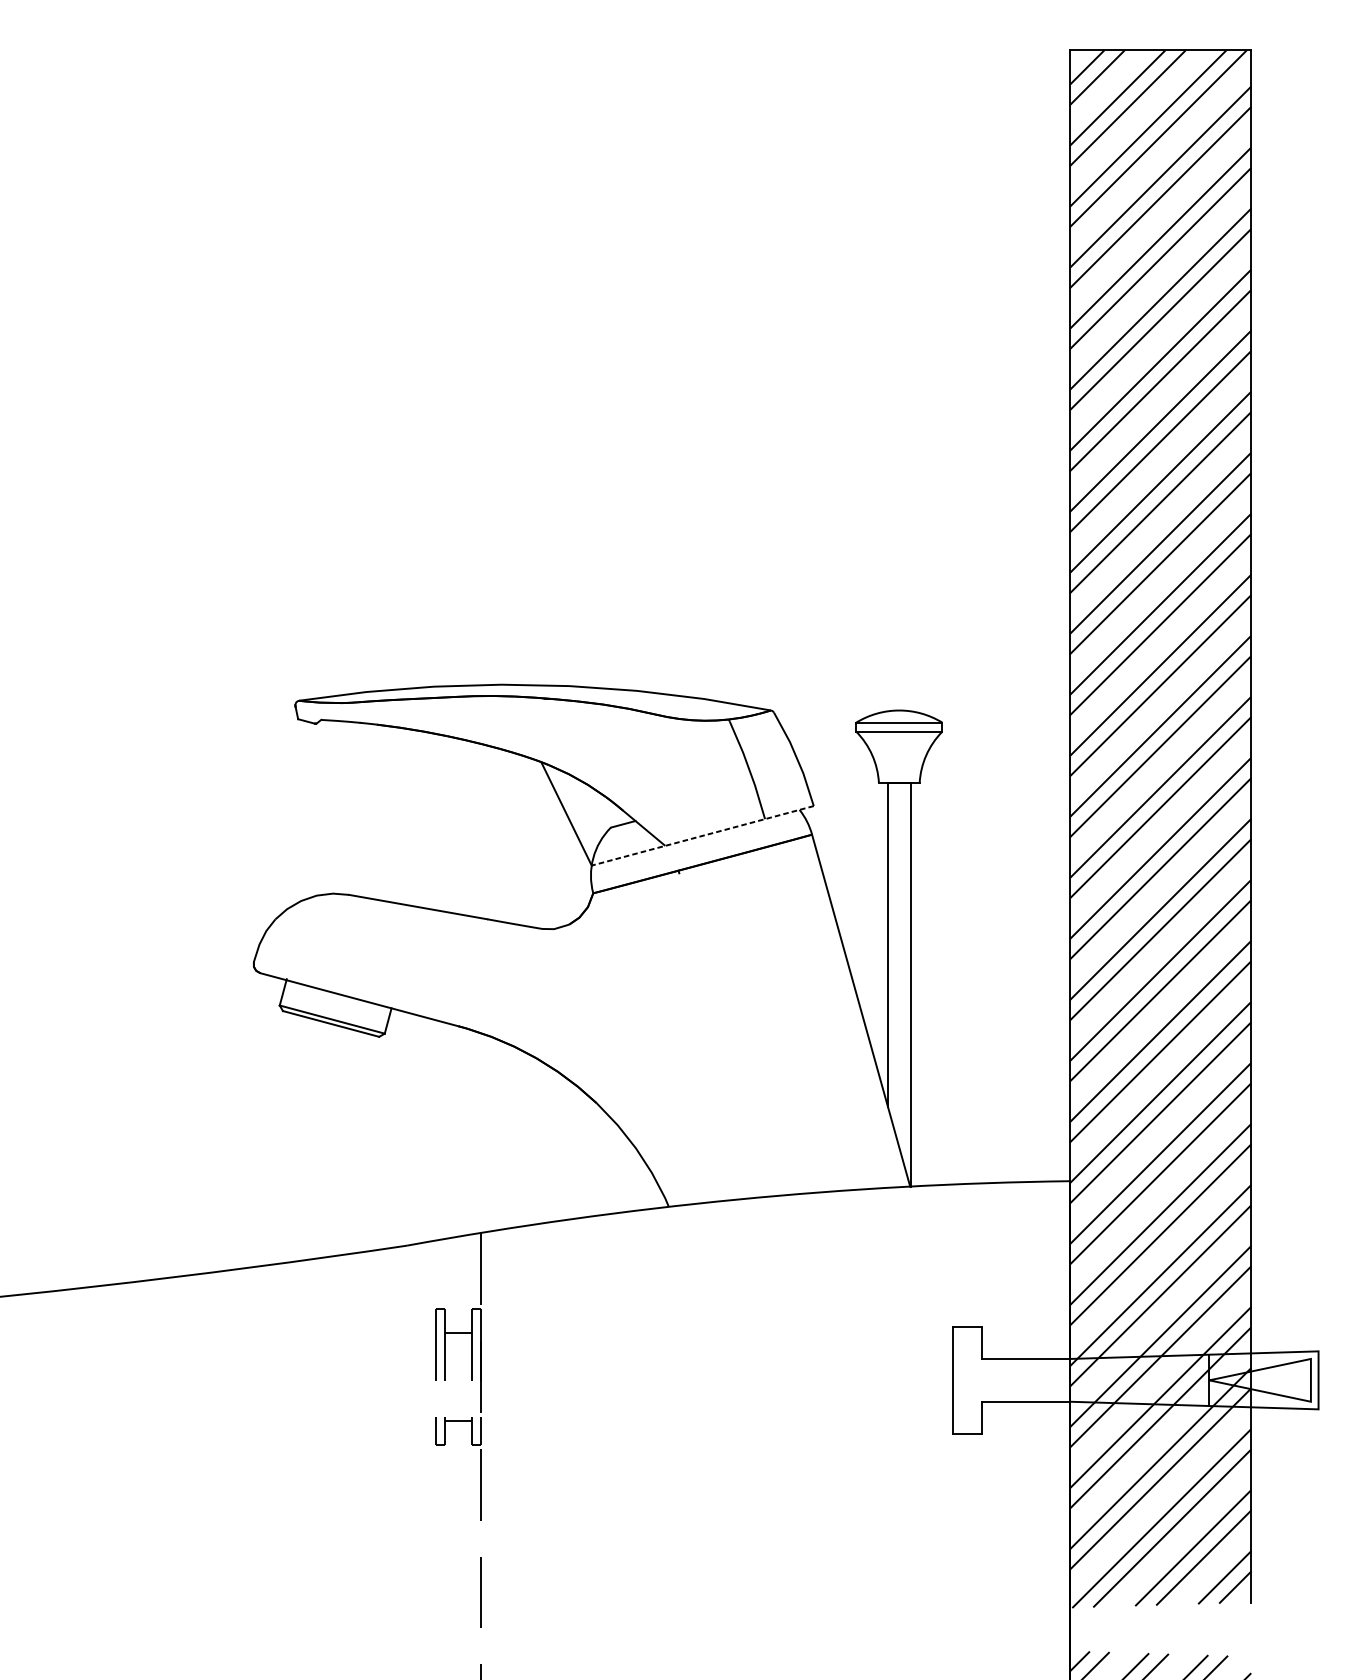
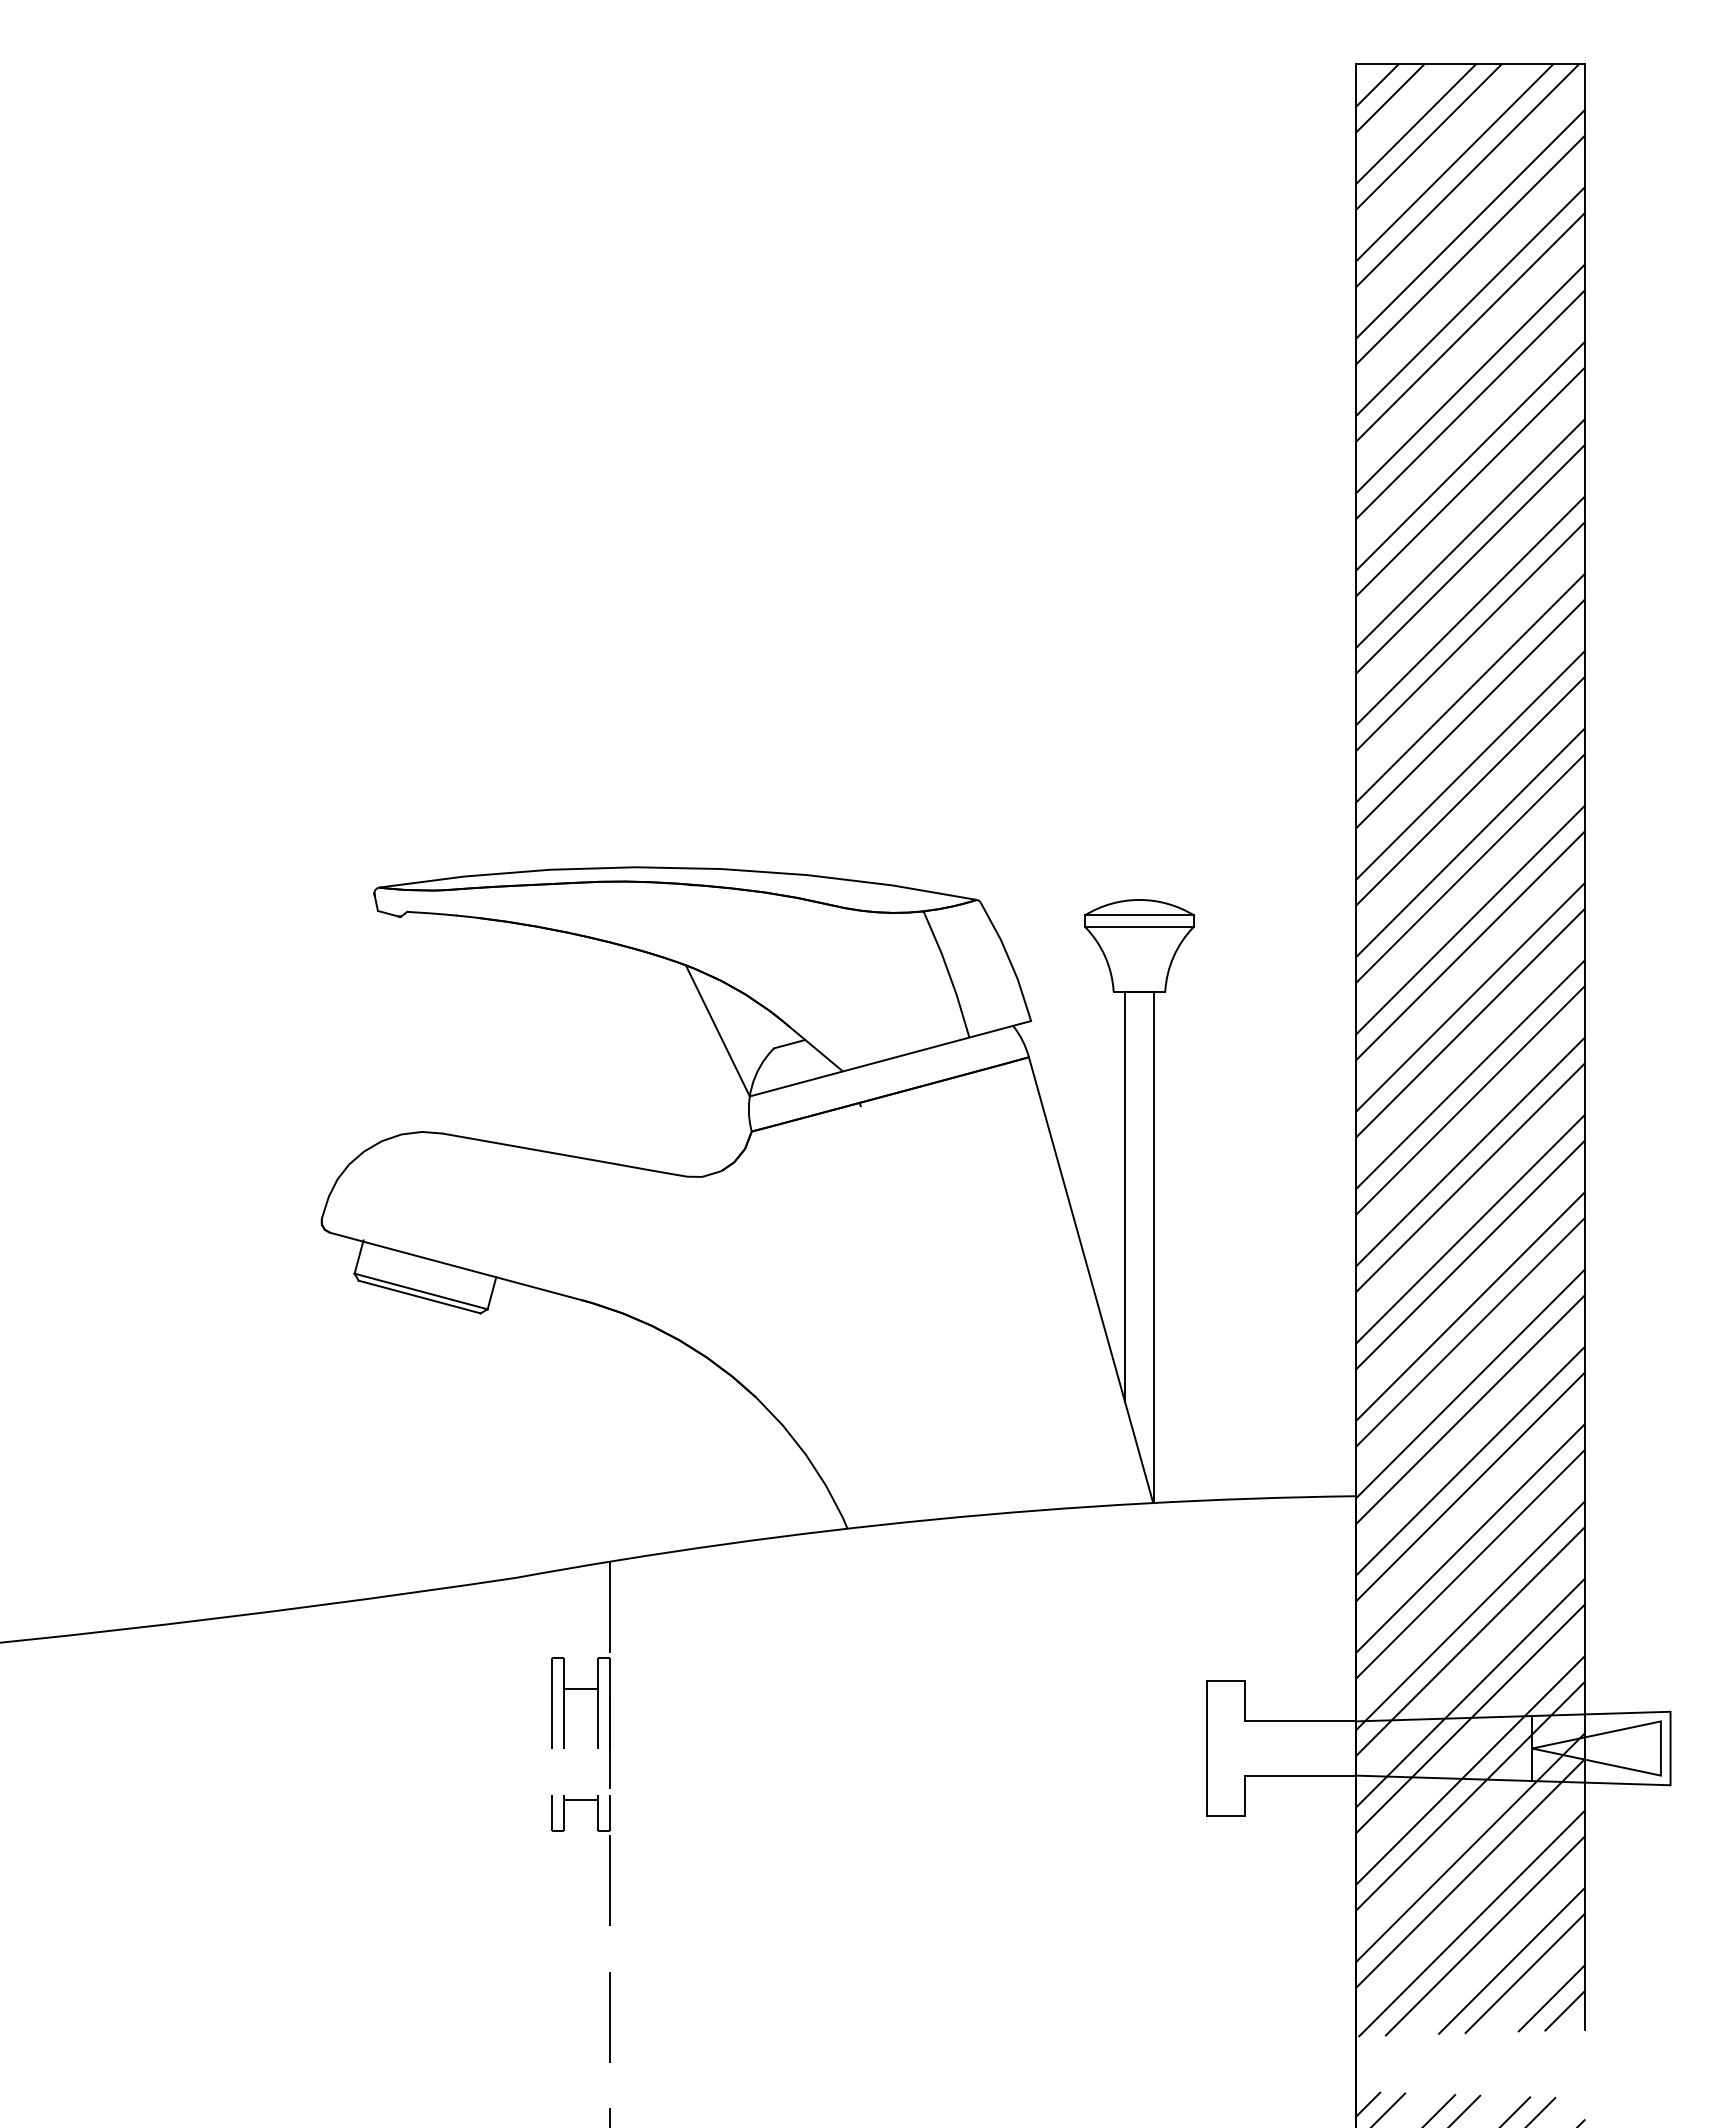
line: (702, 835) -> (890, 1058), dashed -> solid

